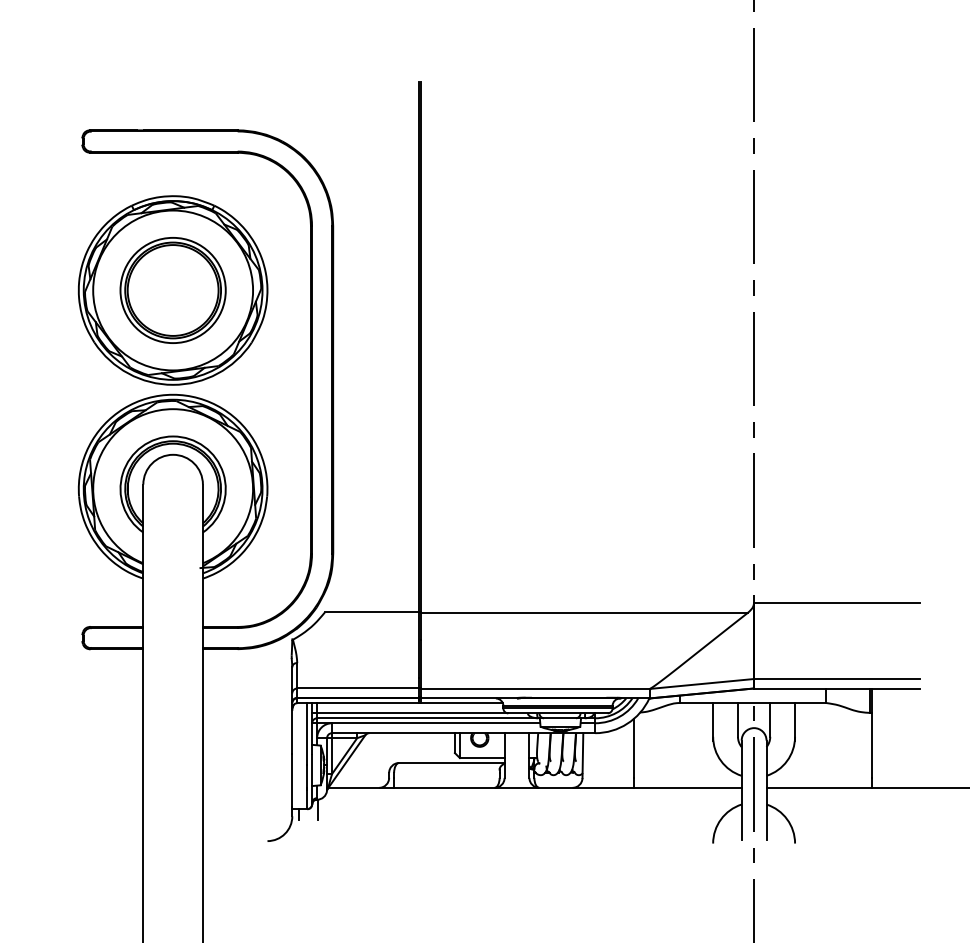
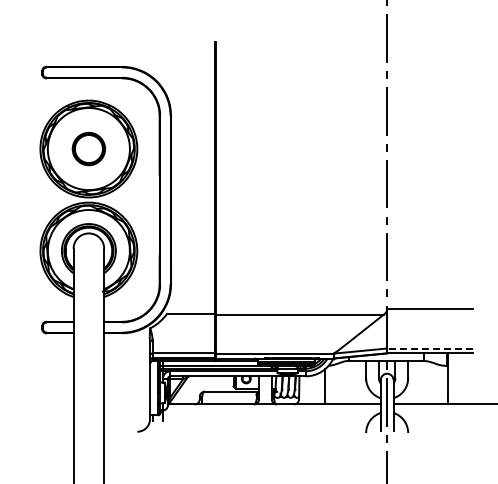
part: (172, 289) -> (88, 148), size x0.6
line: (836, 678) -> (429, 348), solid -> dashed

